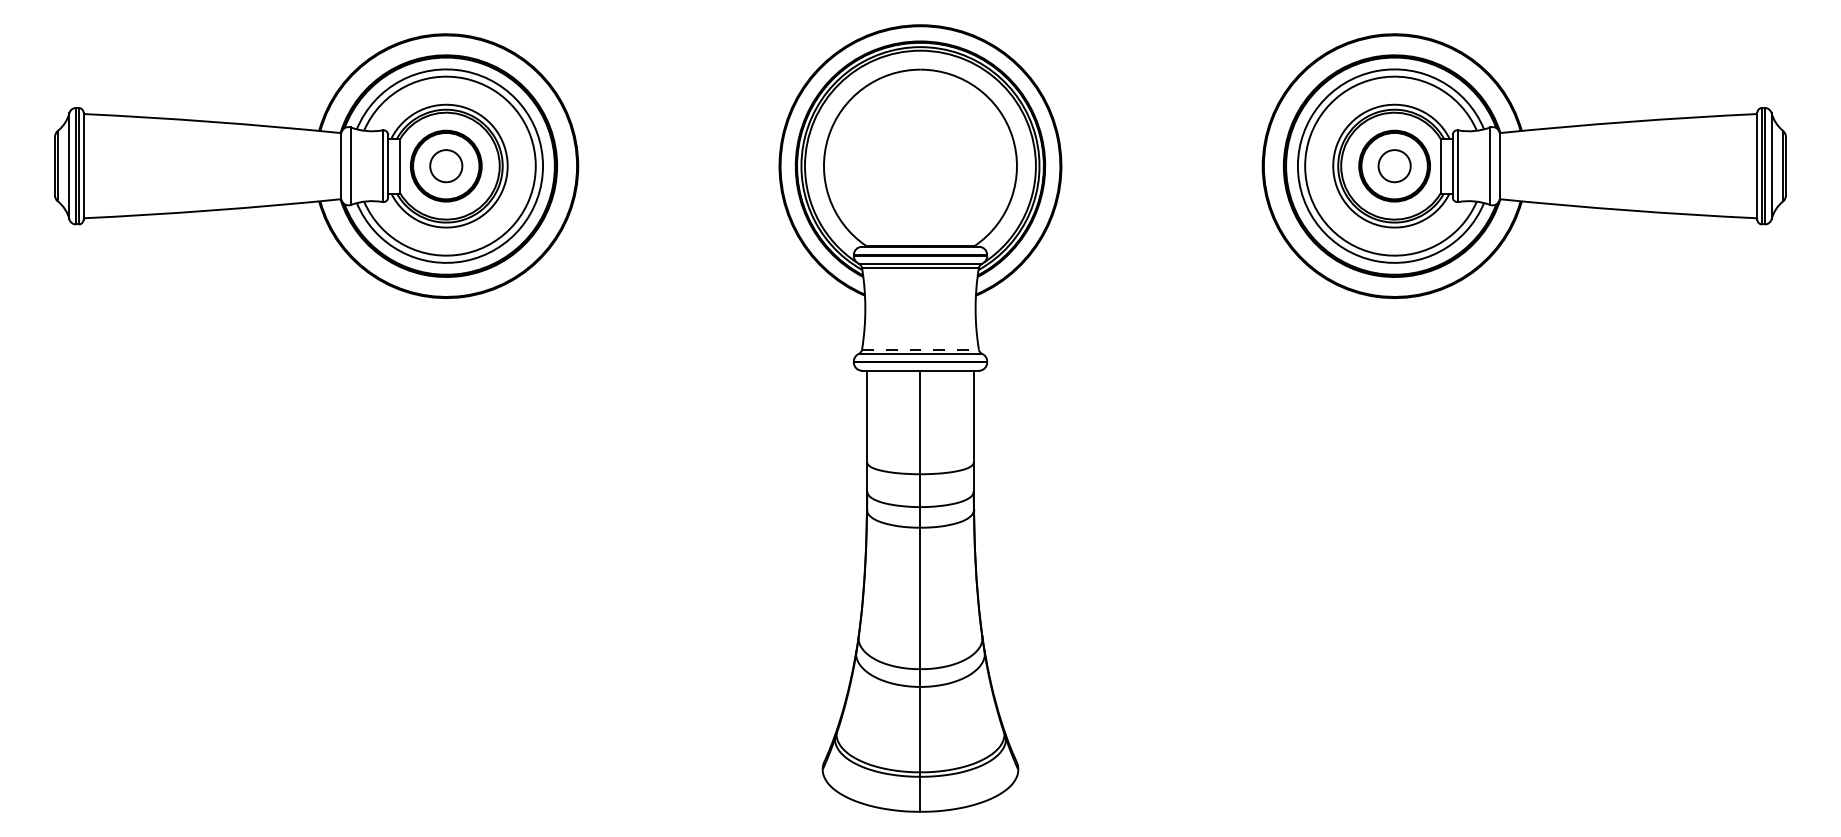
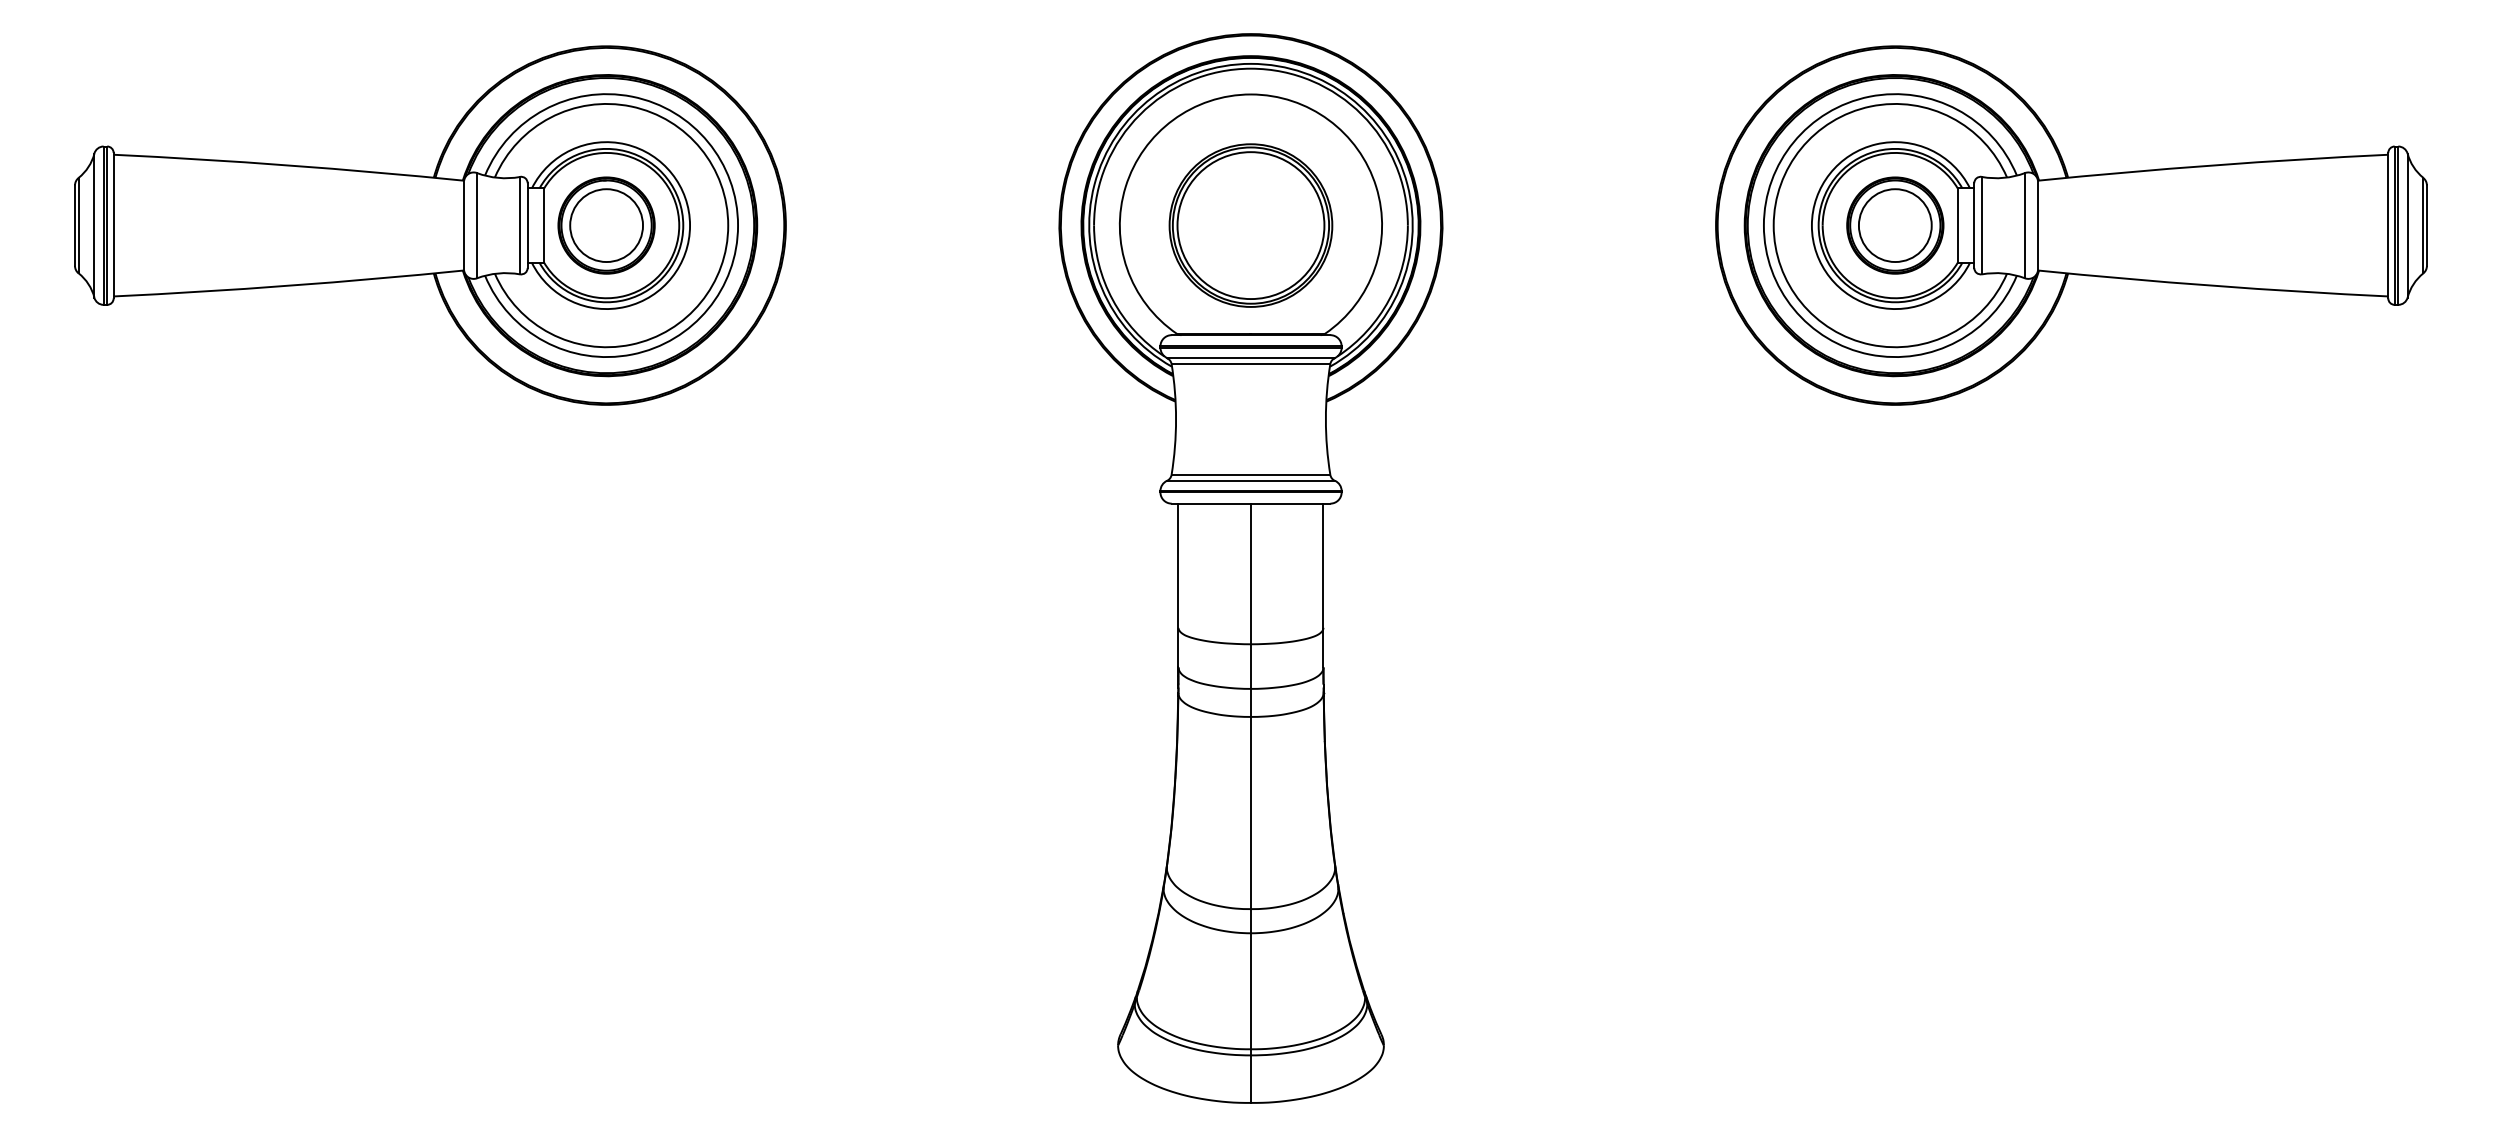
circle: (446, 166) -> (606, 225), size x1.67
part: (920, 166) -> (1250, 225), added
circle: (1394, 166) -> (1894, 225), size x1.67
line: (920, 349) -> (1251, 474), dashed -> solid

